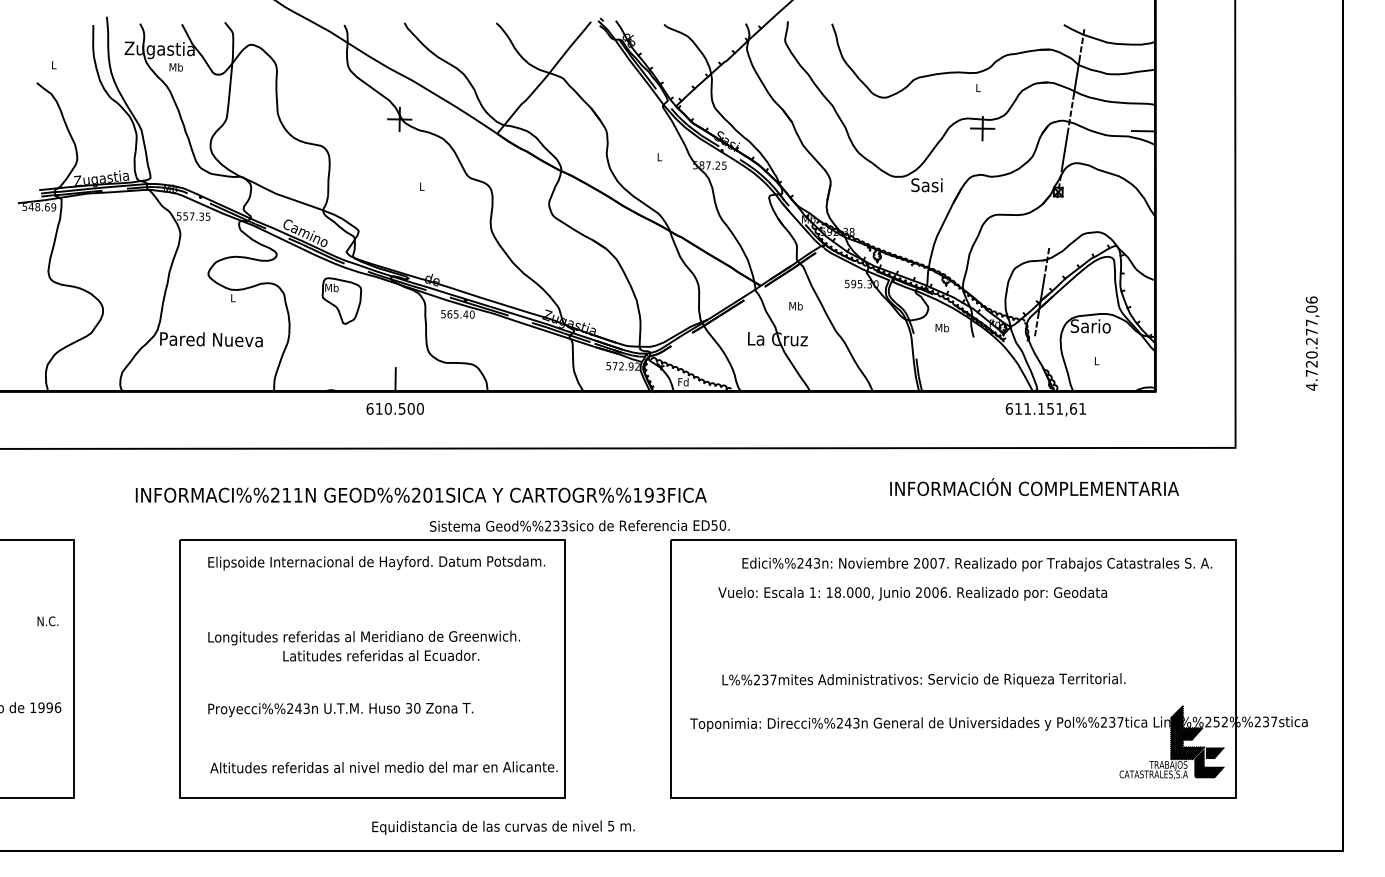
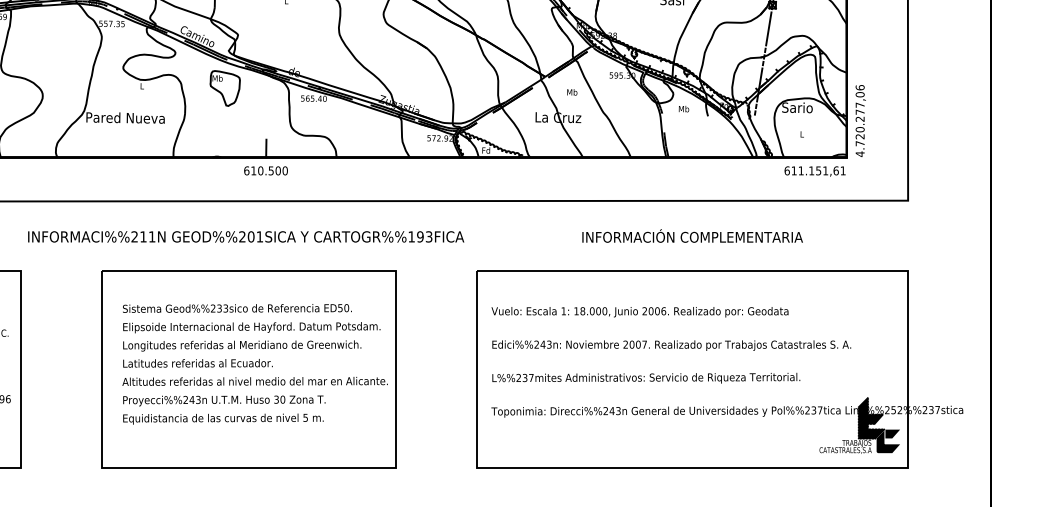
line: (1052, 222) -> (768, 28), added
text: (1312, 343) -> (860, 120), moved
text: (1045, 409) -> (814, 171), moved
text: (1034, 486) -> (692, 235), moved
text: (420, 494) -> (245, 236), moved
text: (579, 525) -> (237, 308), moved
text: (376, 562) -> (251, 327), moved
text: (976, 564) -> (671, 345), moved
text: (912, 593) -> (639, 311), moved
text: (381, 655) -> (198, 363), moved
text: (923, 680) -> (645, 378), moved
text: (383, 767) -> (254, 381), moved
text: (503, 827) -> (223, 418), moved

